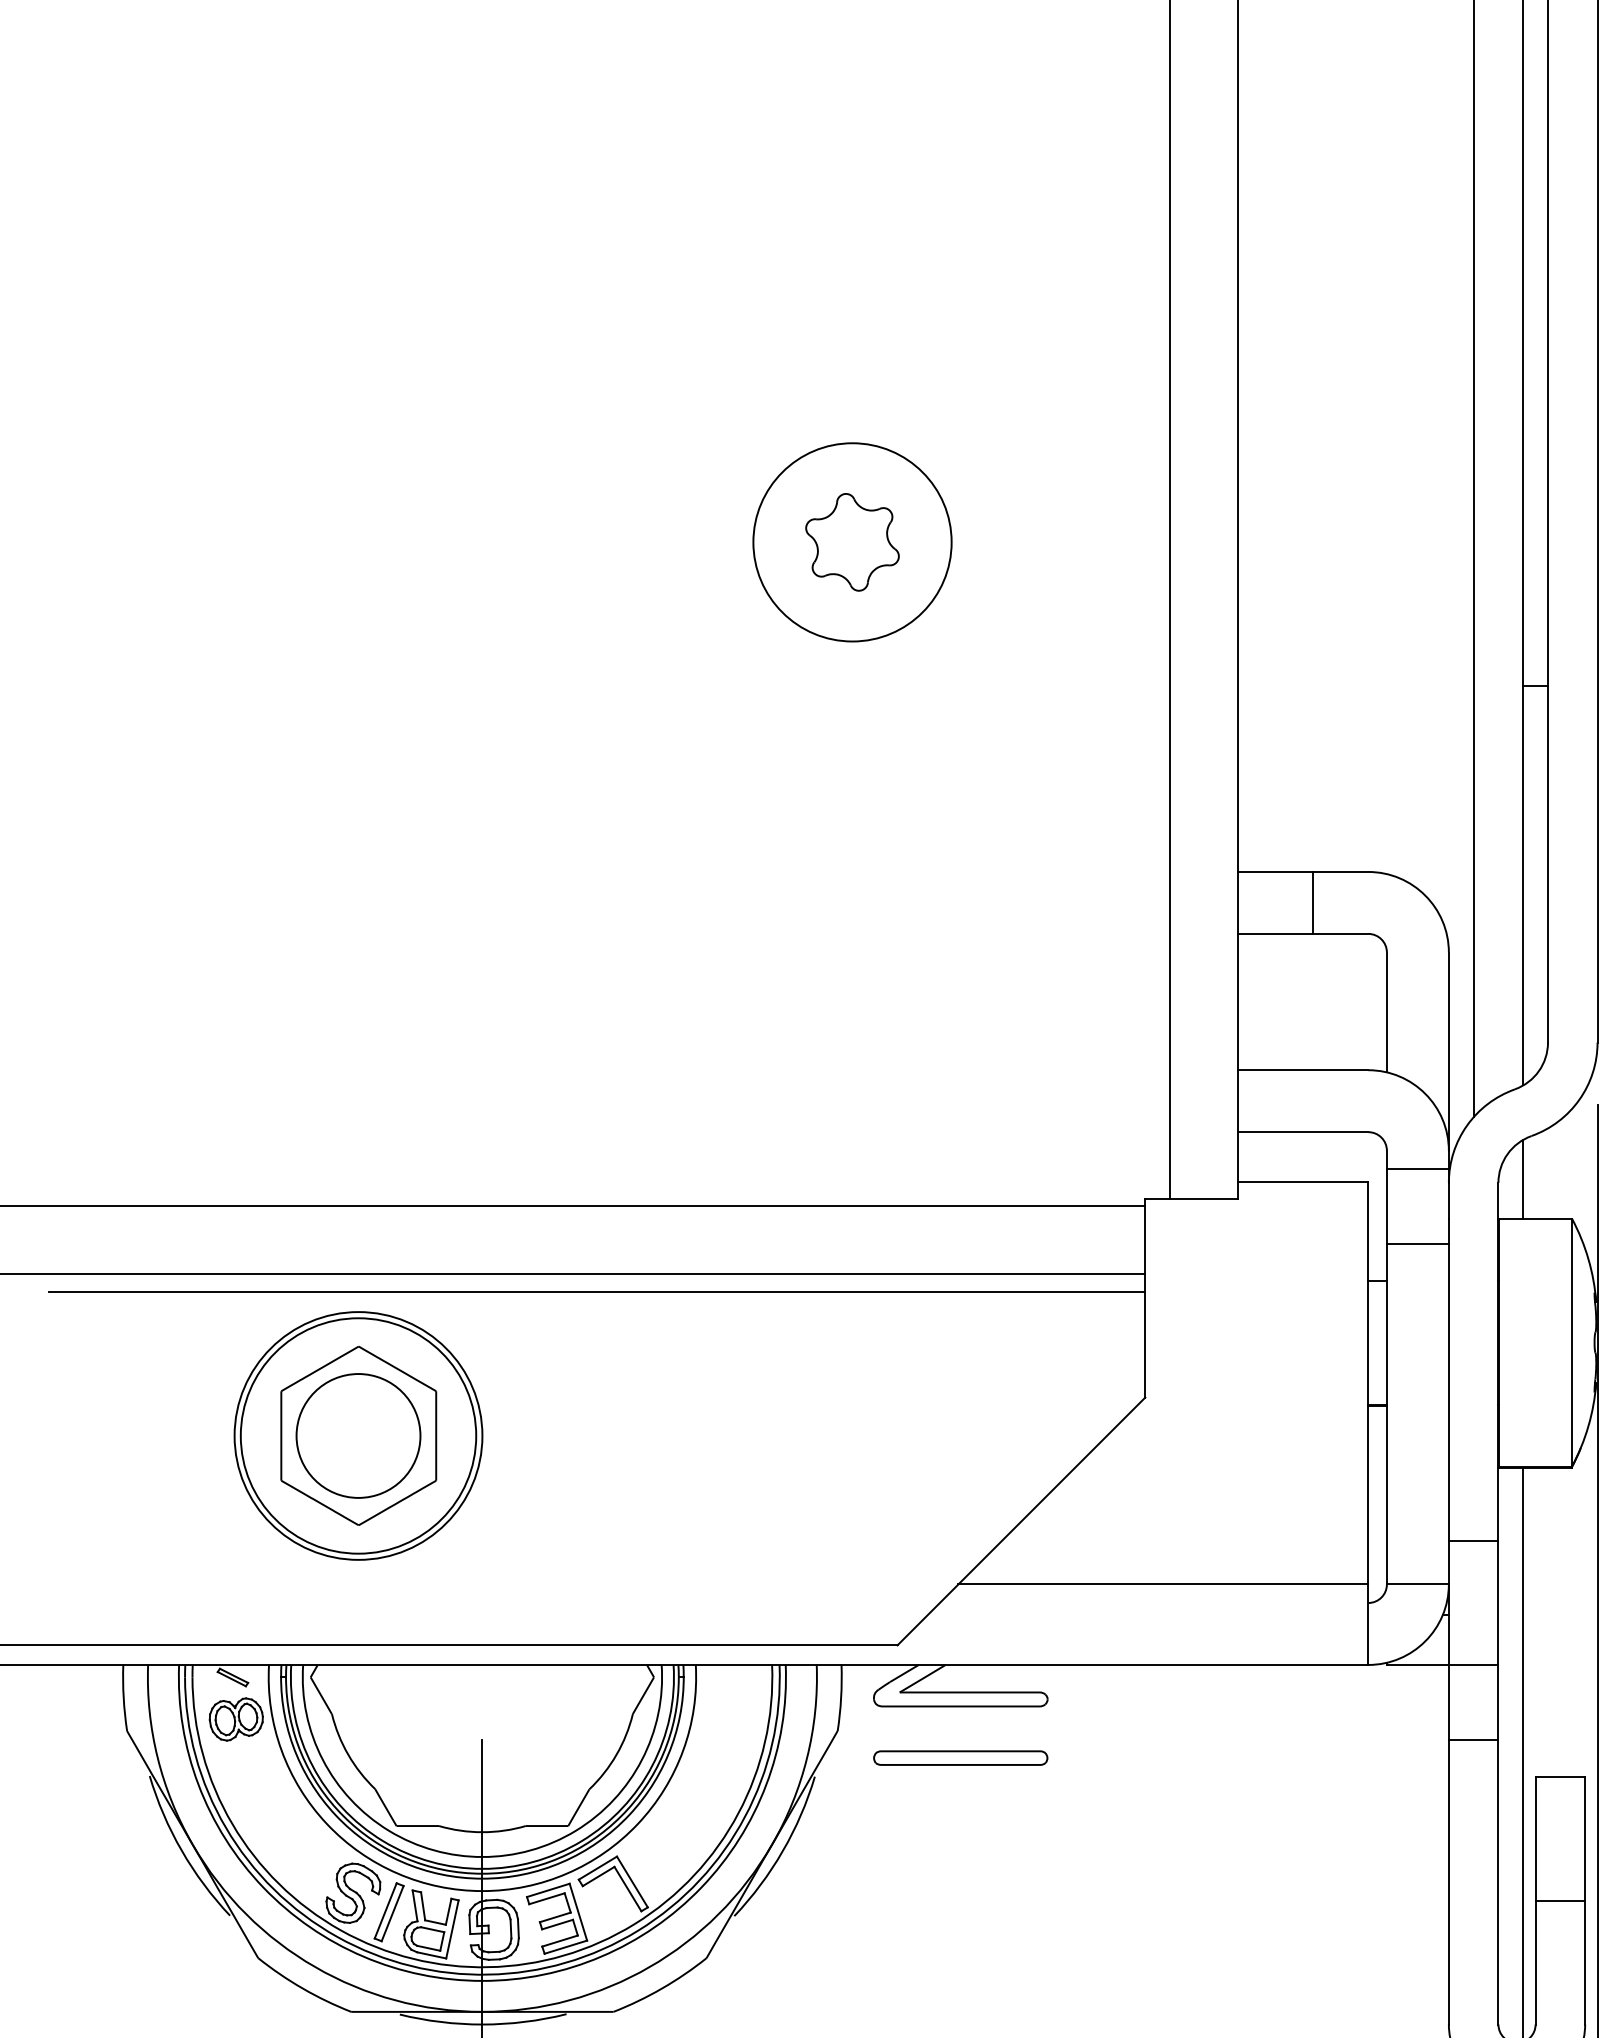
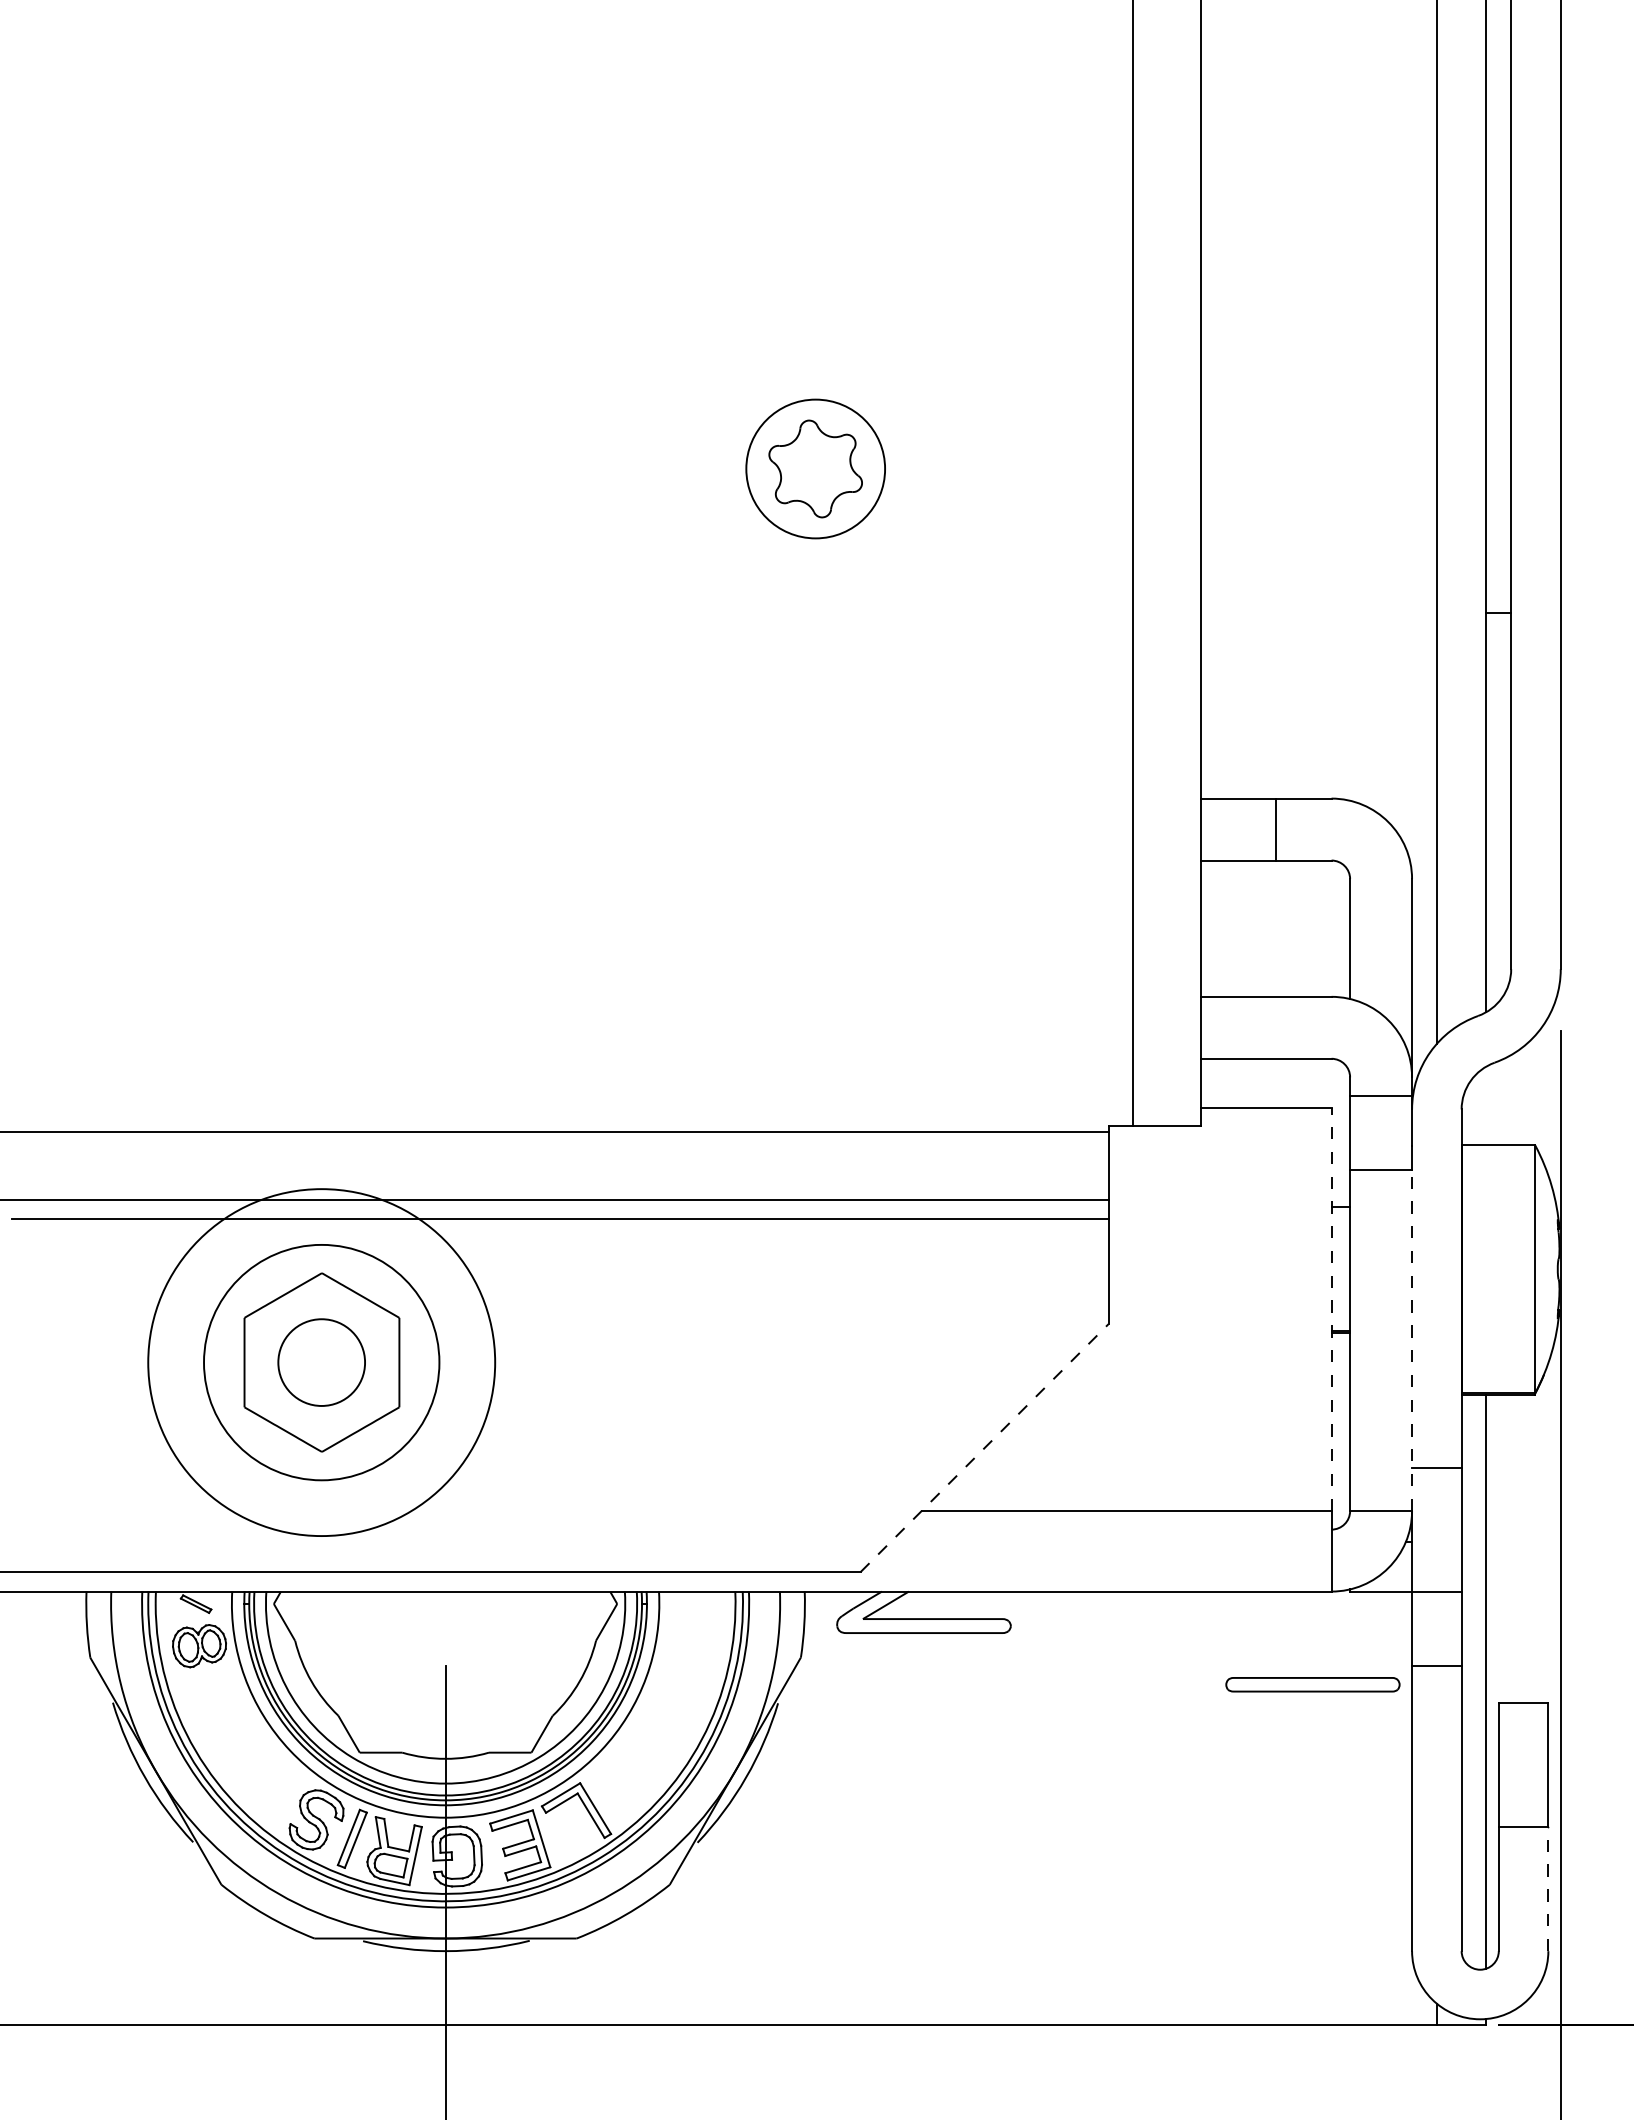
circle: (852, 541) -> (815, 468), size x0.7
line: (1523, 1178) -> (1486, 1105), removed
line: (1368, 1382) -> (1331, 1309), solid -> dashed
line: (1449, 1413) -> (1412, 1340), solid -> dashed
circle: (358, 1435) -> (321, 1362), size x0.7
circle: (358, 1435) -> (321, 1362), size x1.4
line: (1021, 1520) -> (984, 1447), solid -> dashed
part: (960, 1757) -> (1312, 1684), moved
line: (1585, 1962) -> (1548, 1889), solid -> dashed

